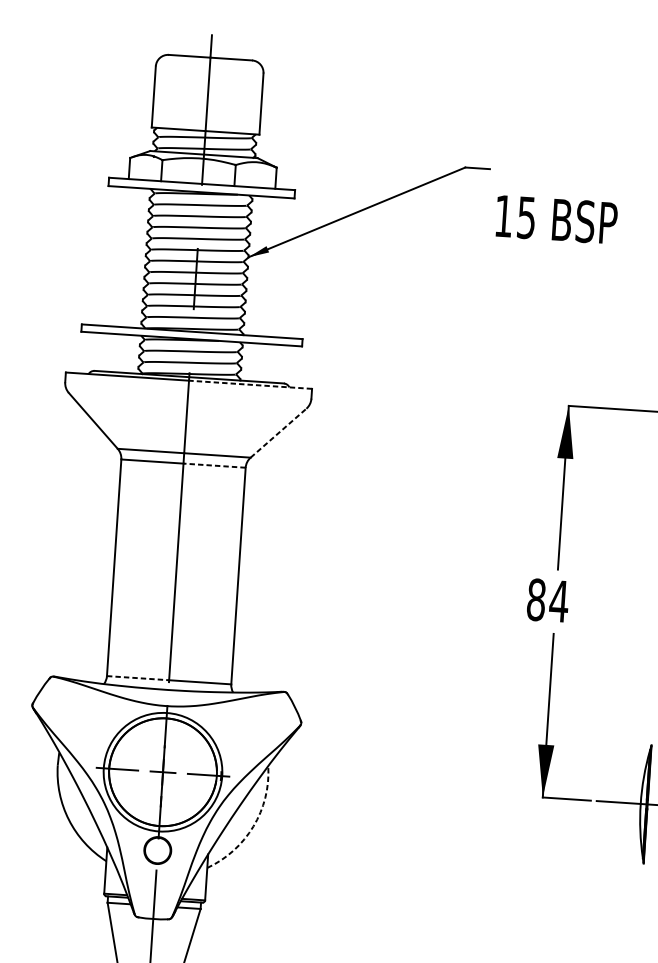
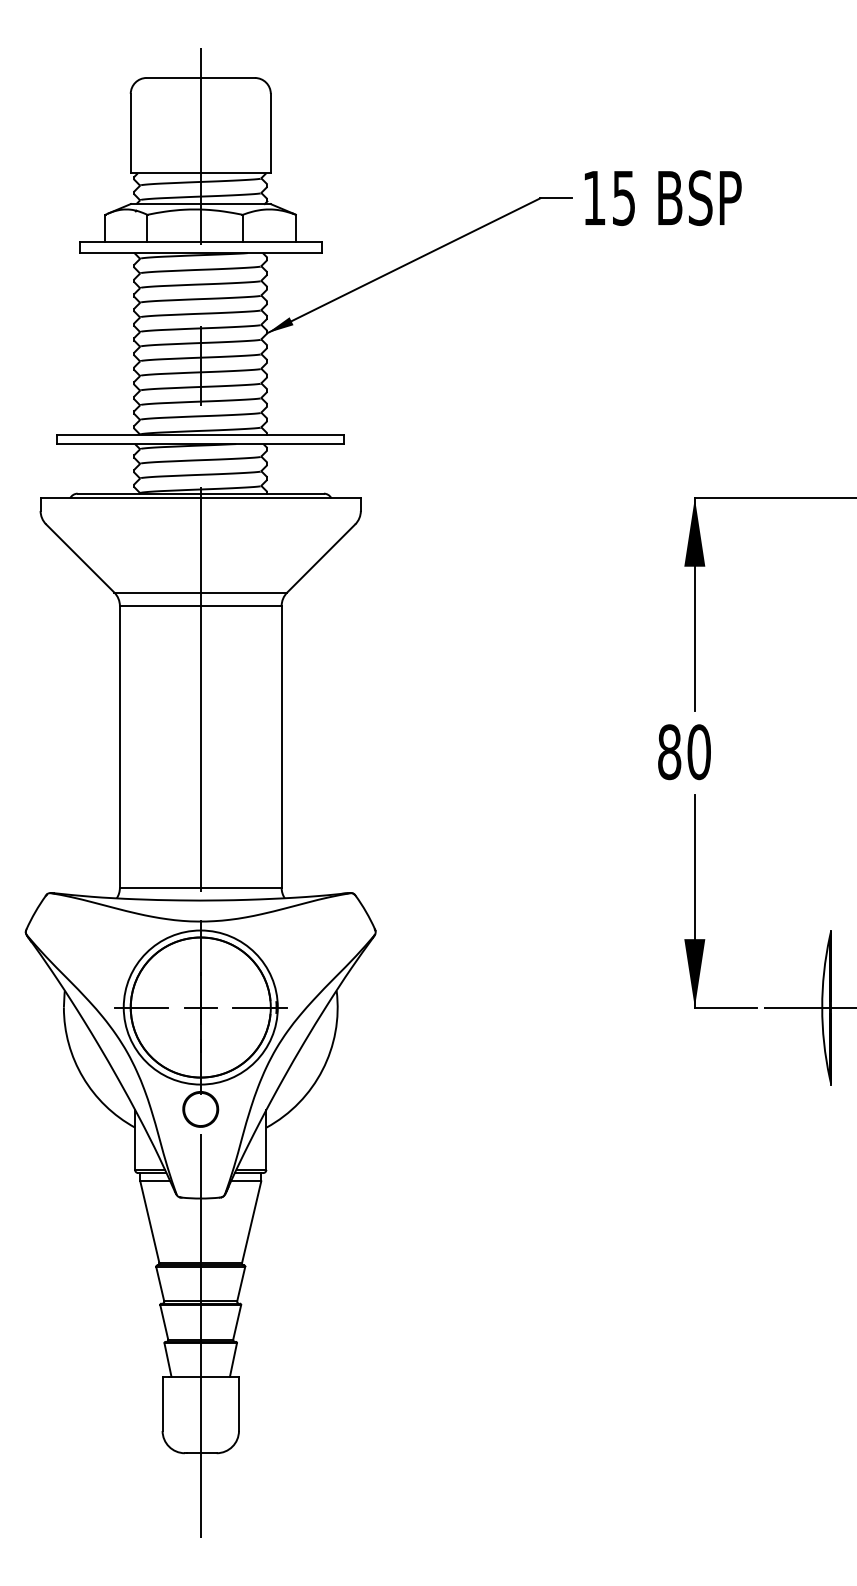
text: (556, 219) -> (662, 197), moved
line: (250, 385) -> (280, 498), dashed -> solid
line: (278, 433) -> (321, 558), dashed -> solid
line: (214, 465) -> (240, 606), dashed -> solid
text: (558, 601) -> (698, 752), 84 -> 80
line: (138, 677) -> (160, 887), dashed -> solid
arc: (253, 826) -> (322, 1070), dashed -> solid

